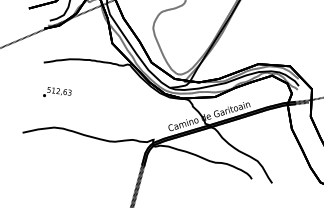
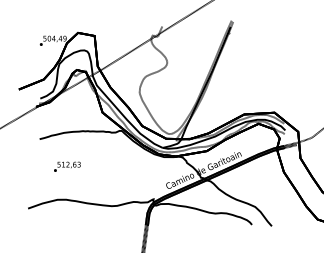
text: (57, 93) -> (67, 166), moved

